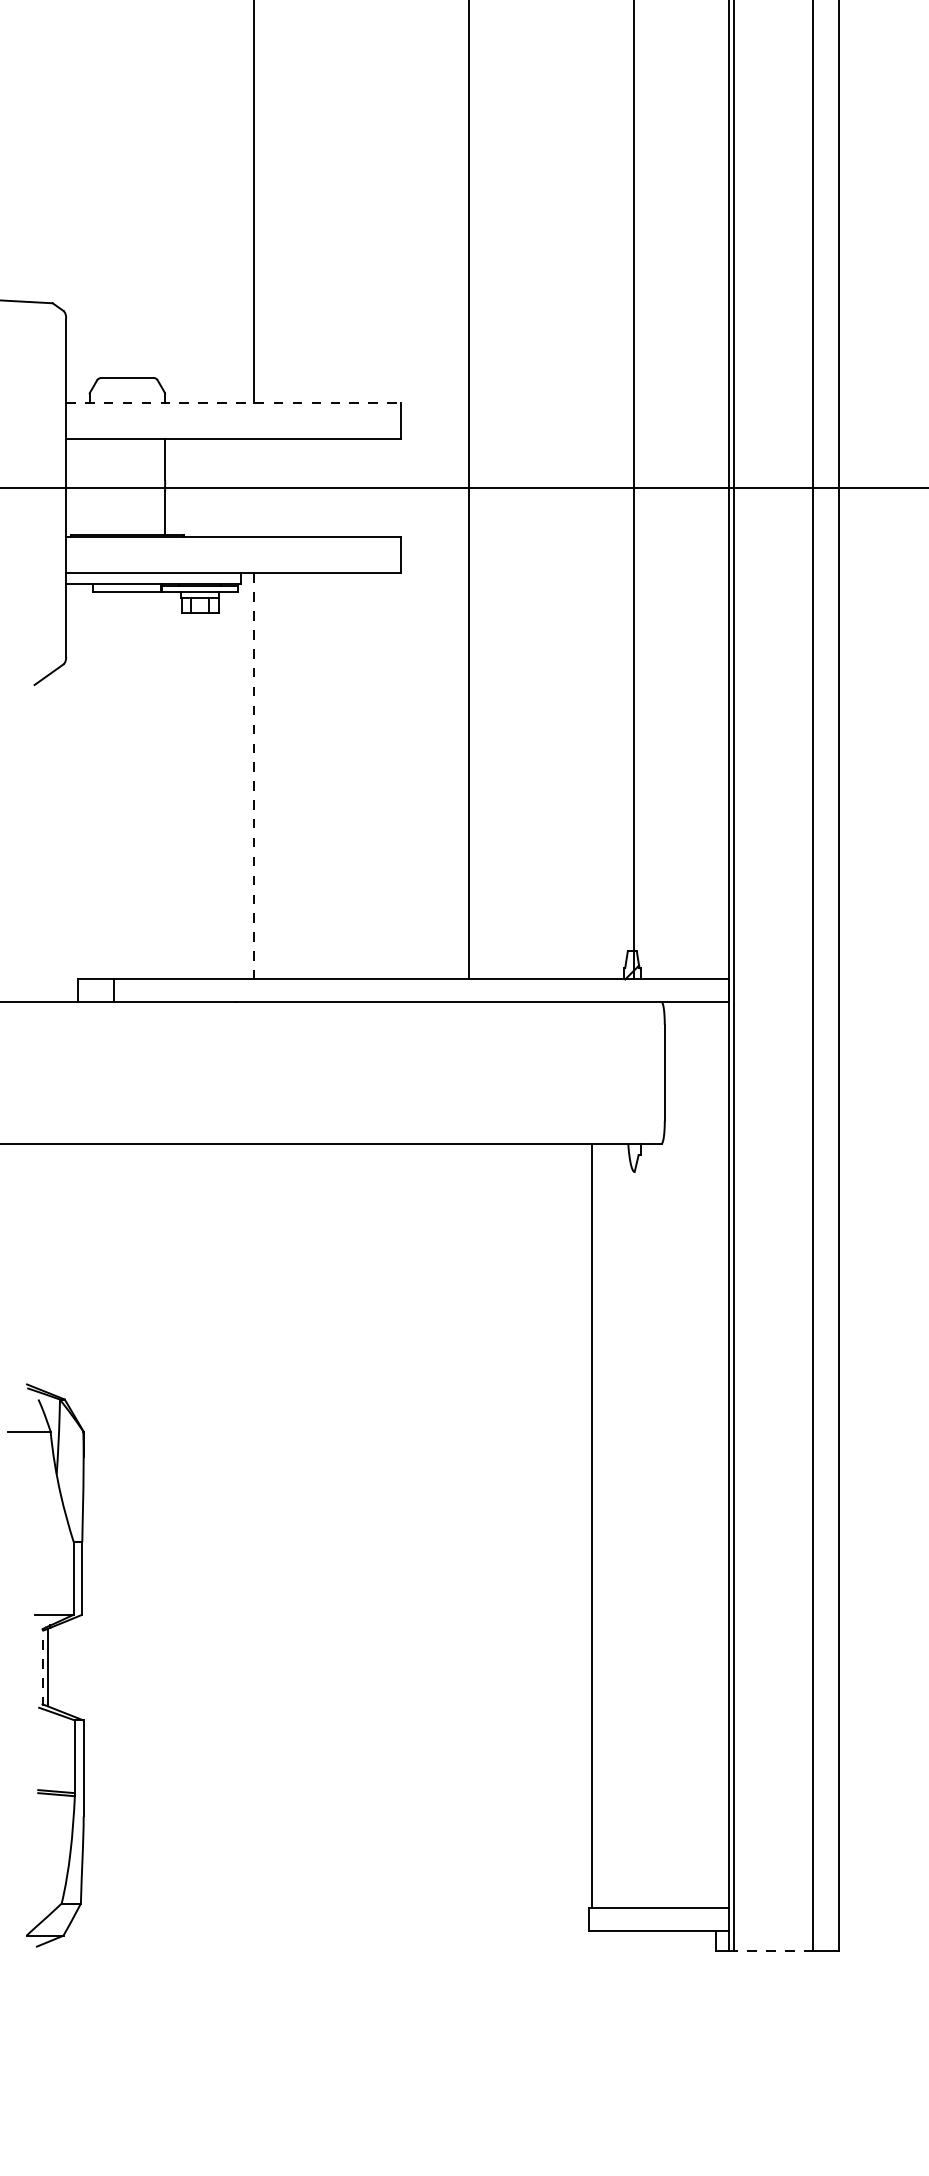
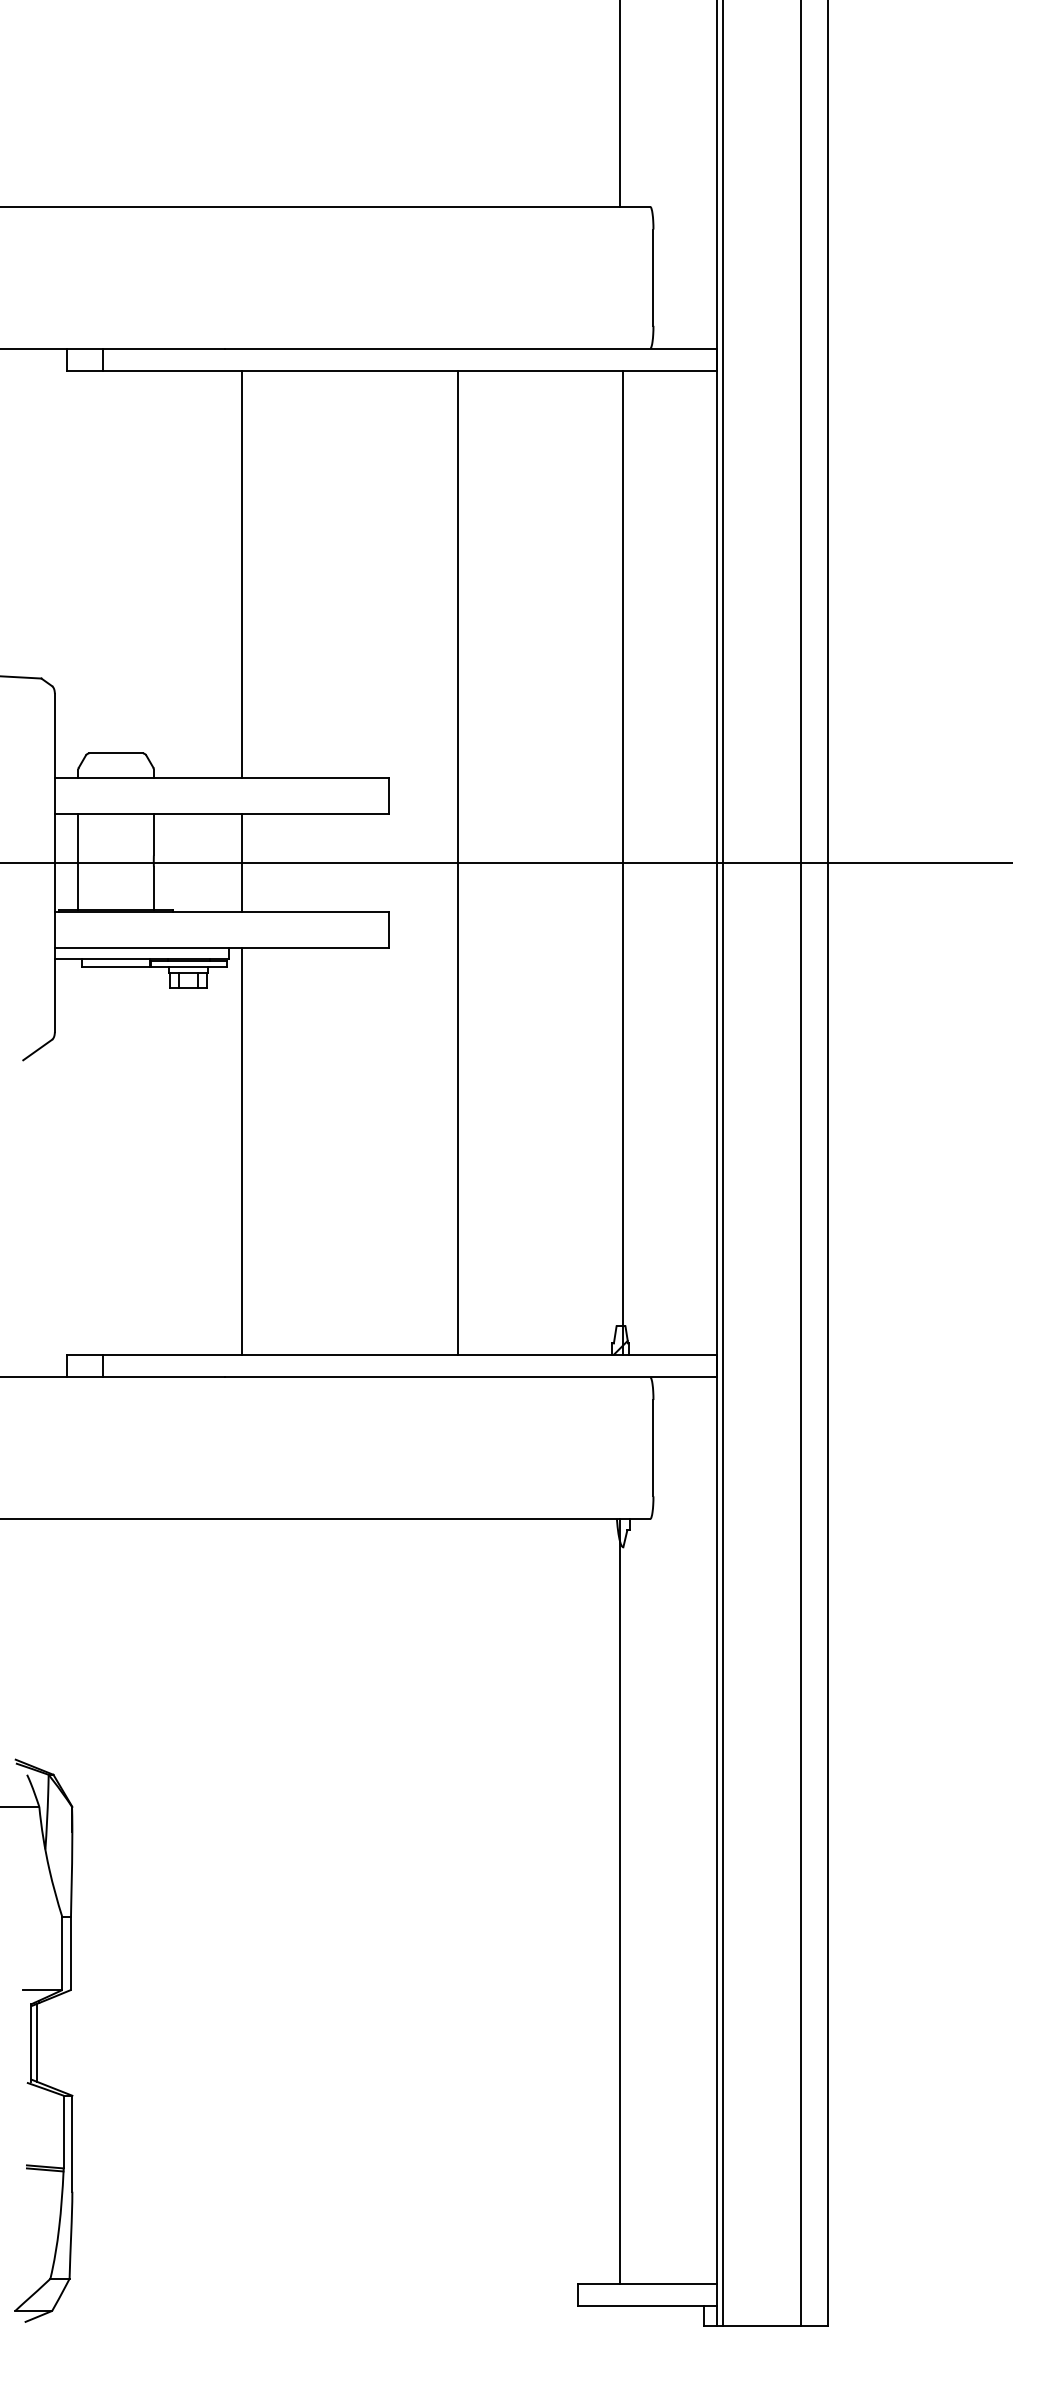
line: (233, 403) -> (222, 778), dashed -> solid
line: (89, 486) -> (78, 861), added
line: (253, 487) -> (242, 862), added
line: (253, 775) -> (242, 1150), dashed -> solid
line: (591, 1525) -> (619, 1900), moved
line: (42, 1667) -> (31, 2042), dashed -> solid
line: (770, 1951) -> (759, 2326), dashed -> solid

